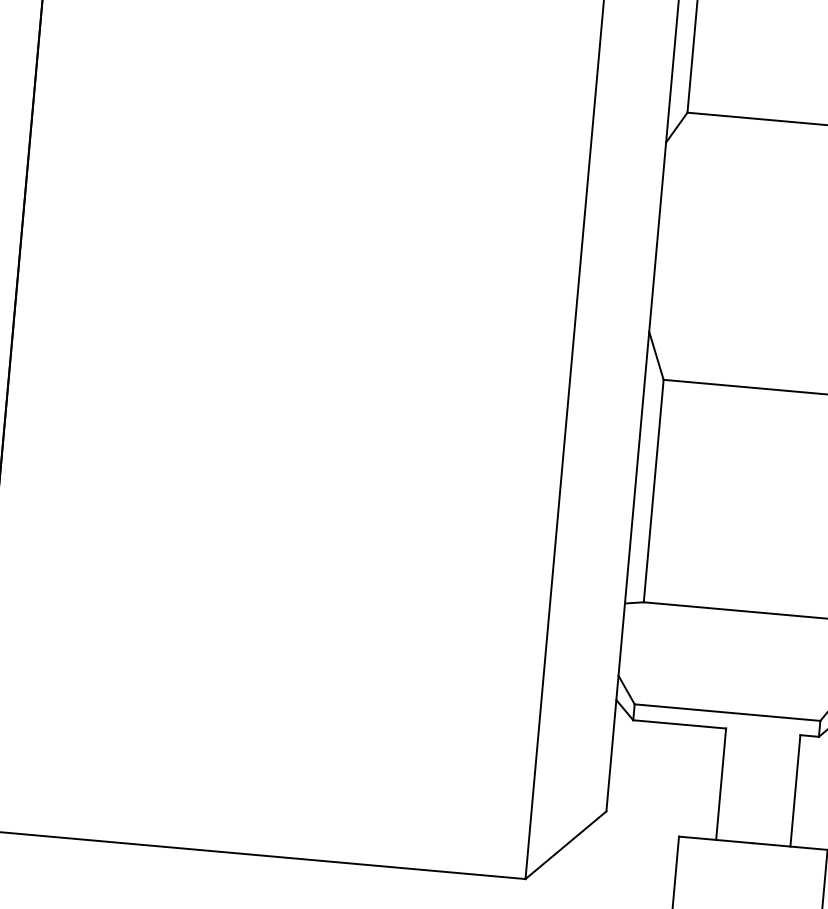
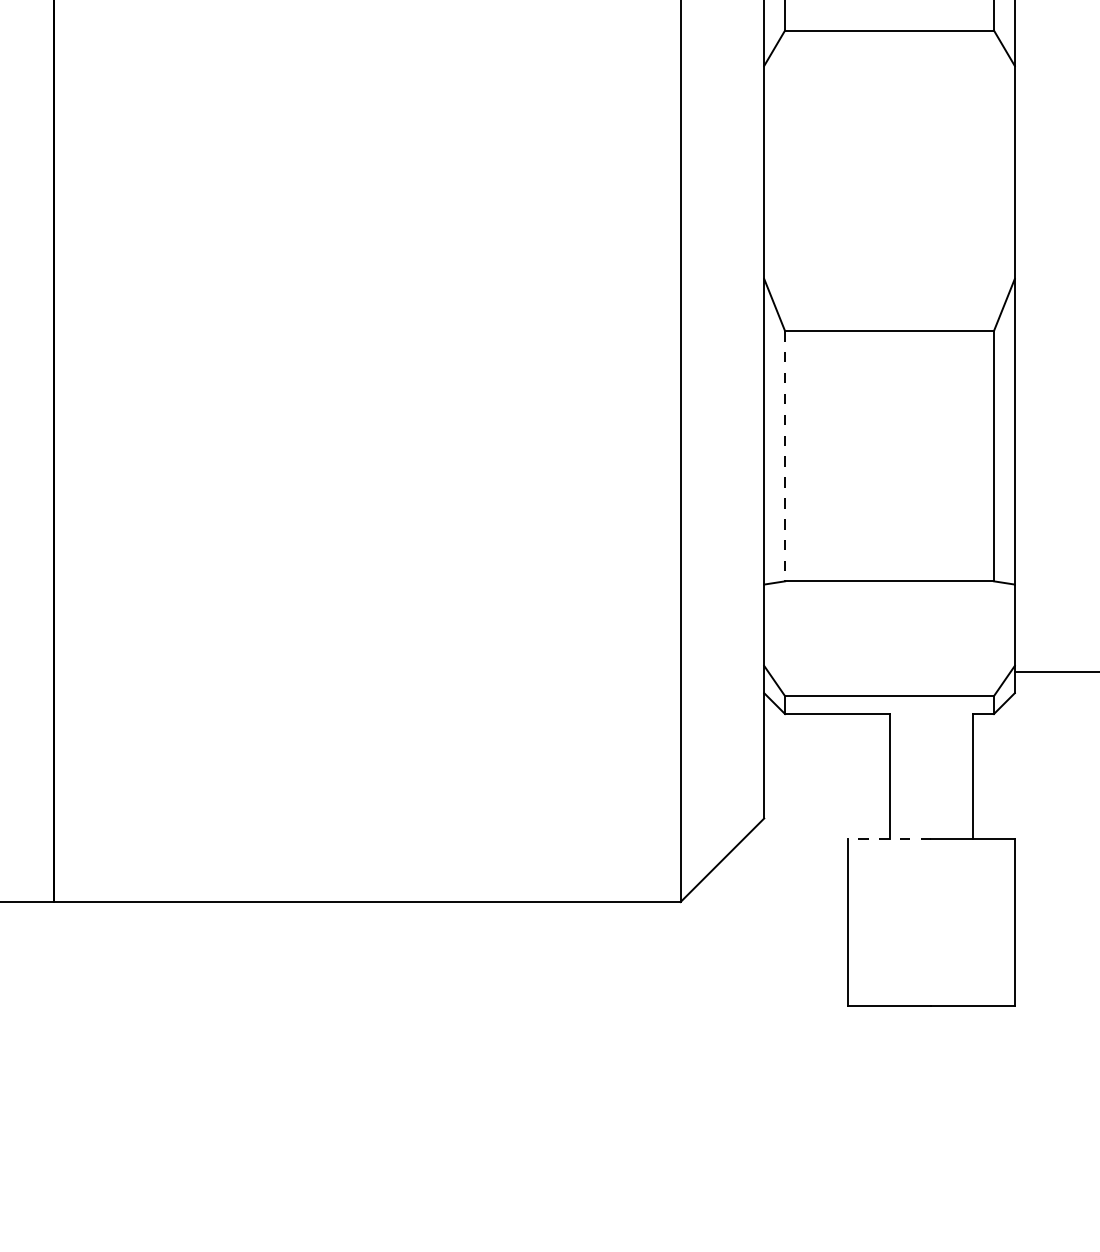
line: (654, 491) -> (785, 456), solid -> dashed
line: (716, 840) -> (889, 839), solid -> dashed

